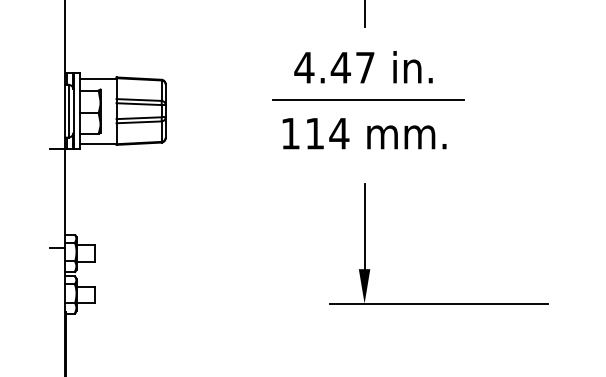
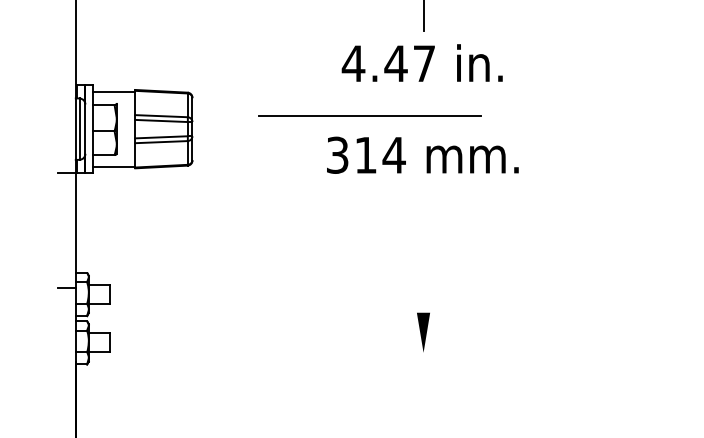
text: (362, 66) -> (421, 62), moved
line: (367, 99) -> (369, 115), moved
text: (290, 132) -> (337, 154), 114 -> 314
line: (364, 225) -> (423, 262), removed
line: (438, 303) -> (509, 352), removed

